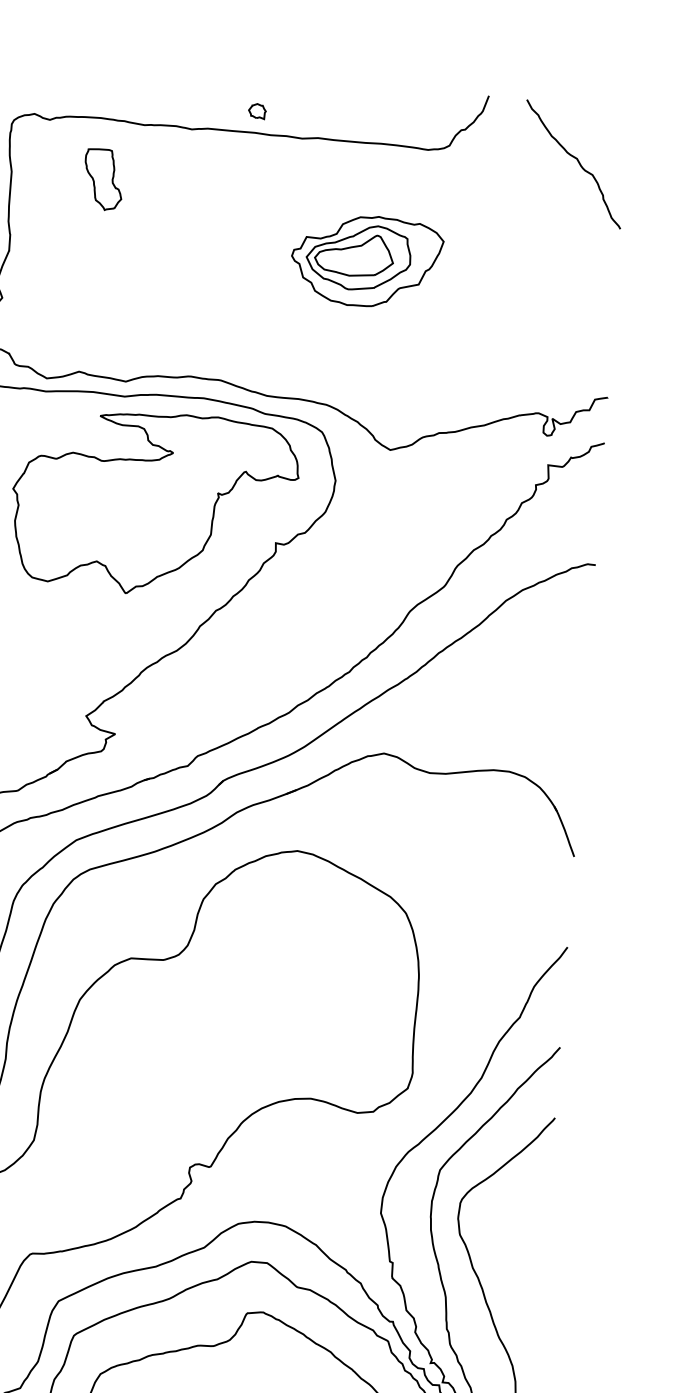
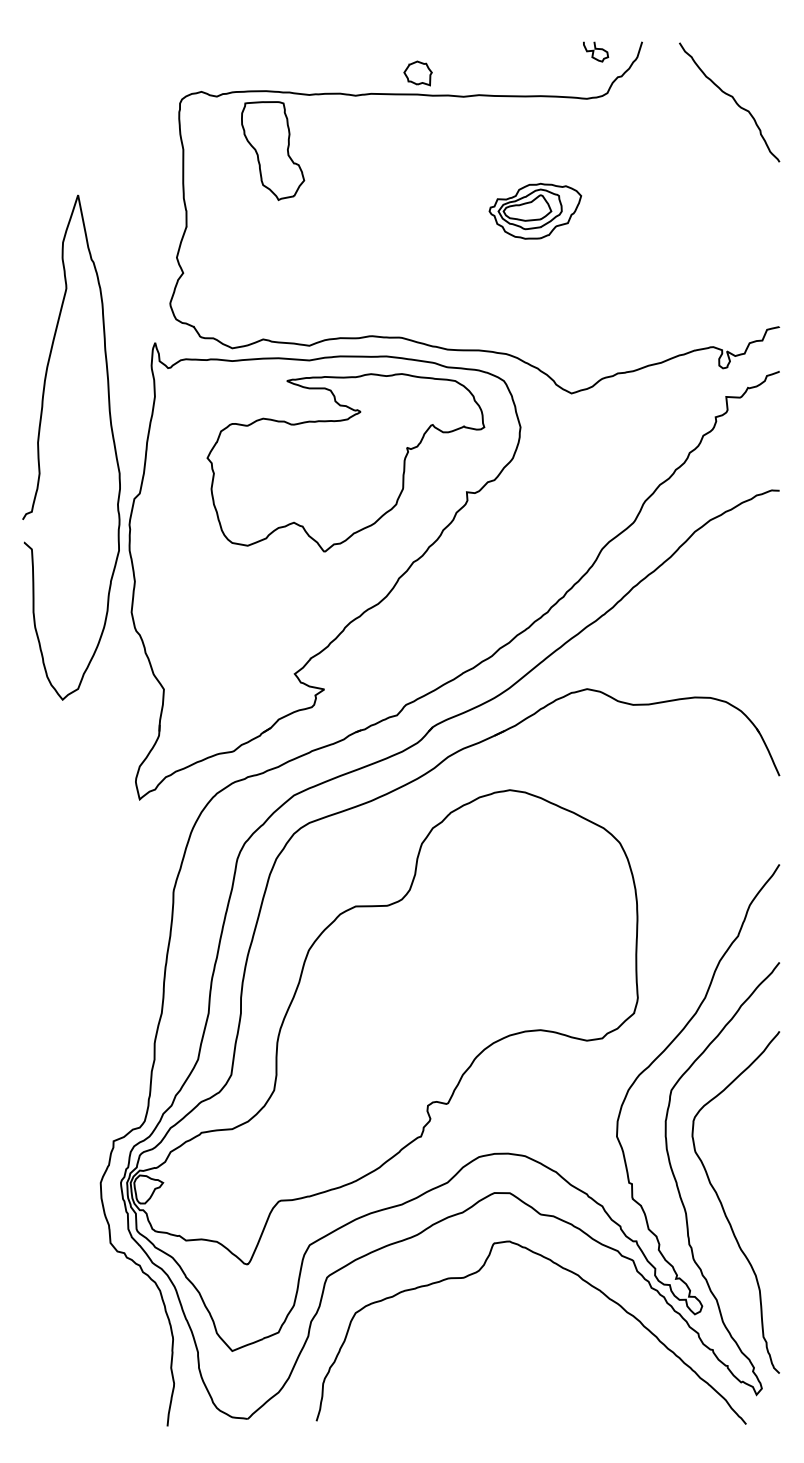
curve: (441, 100) -> (596, 49), added
part: (256, 111) -> (417, 73), size x1.67
part: (103, 179) -> (273, 150), size x1.67
part: (367, 260) -> (535, 210), size x0.62

